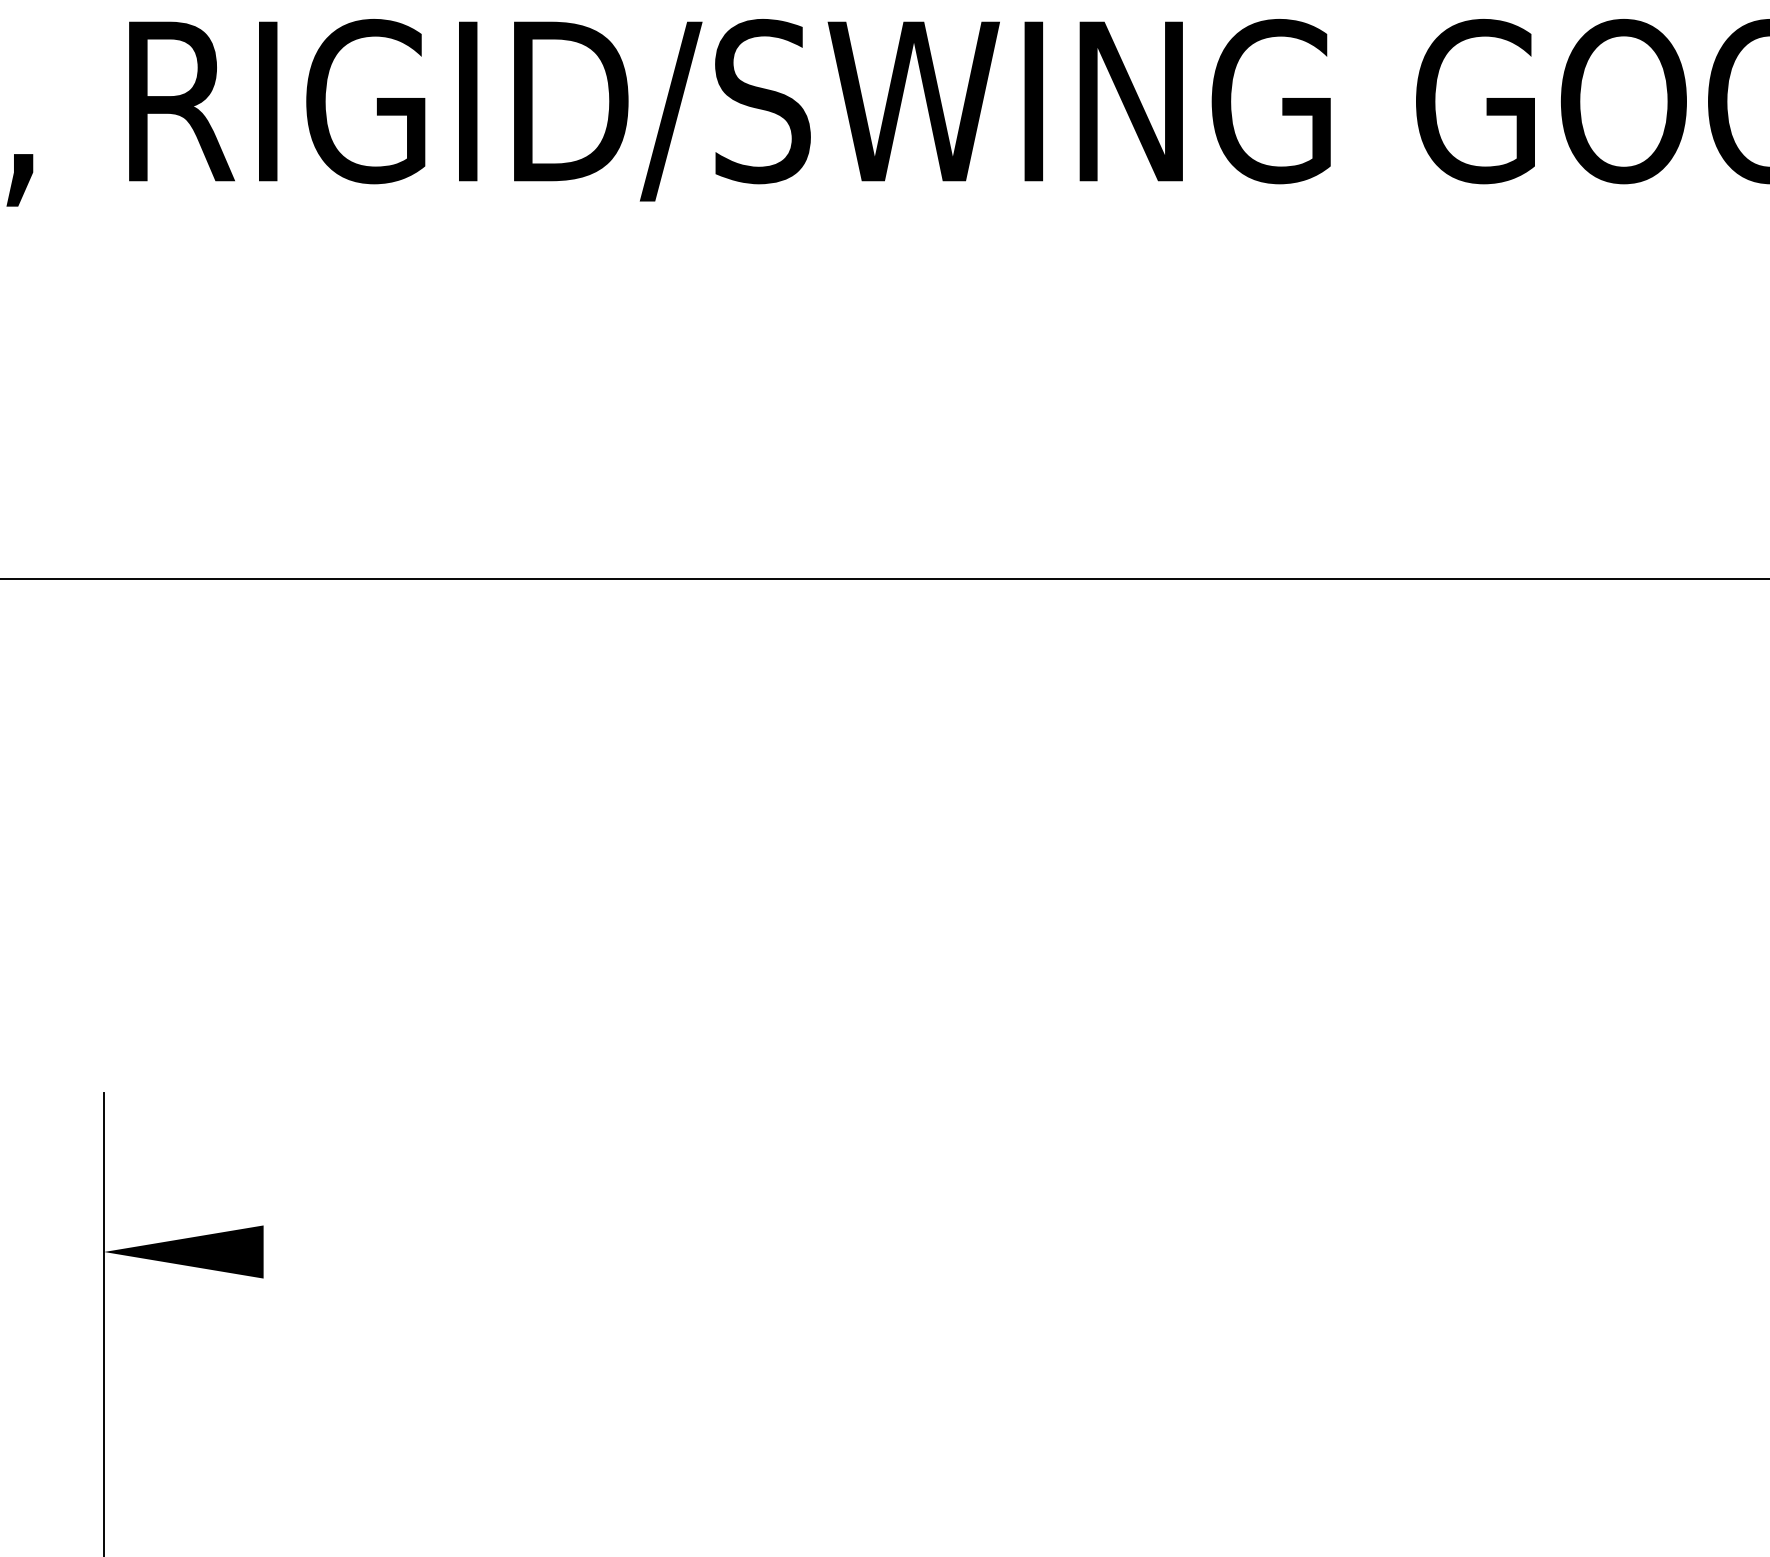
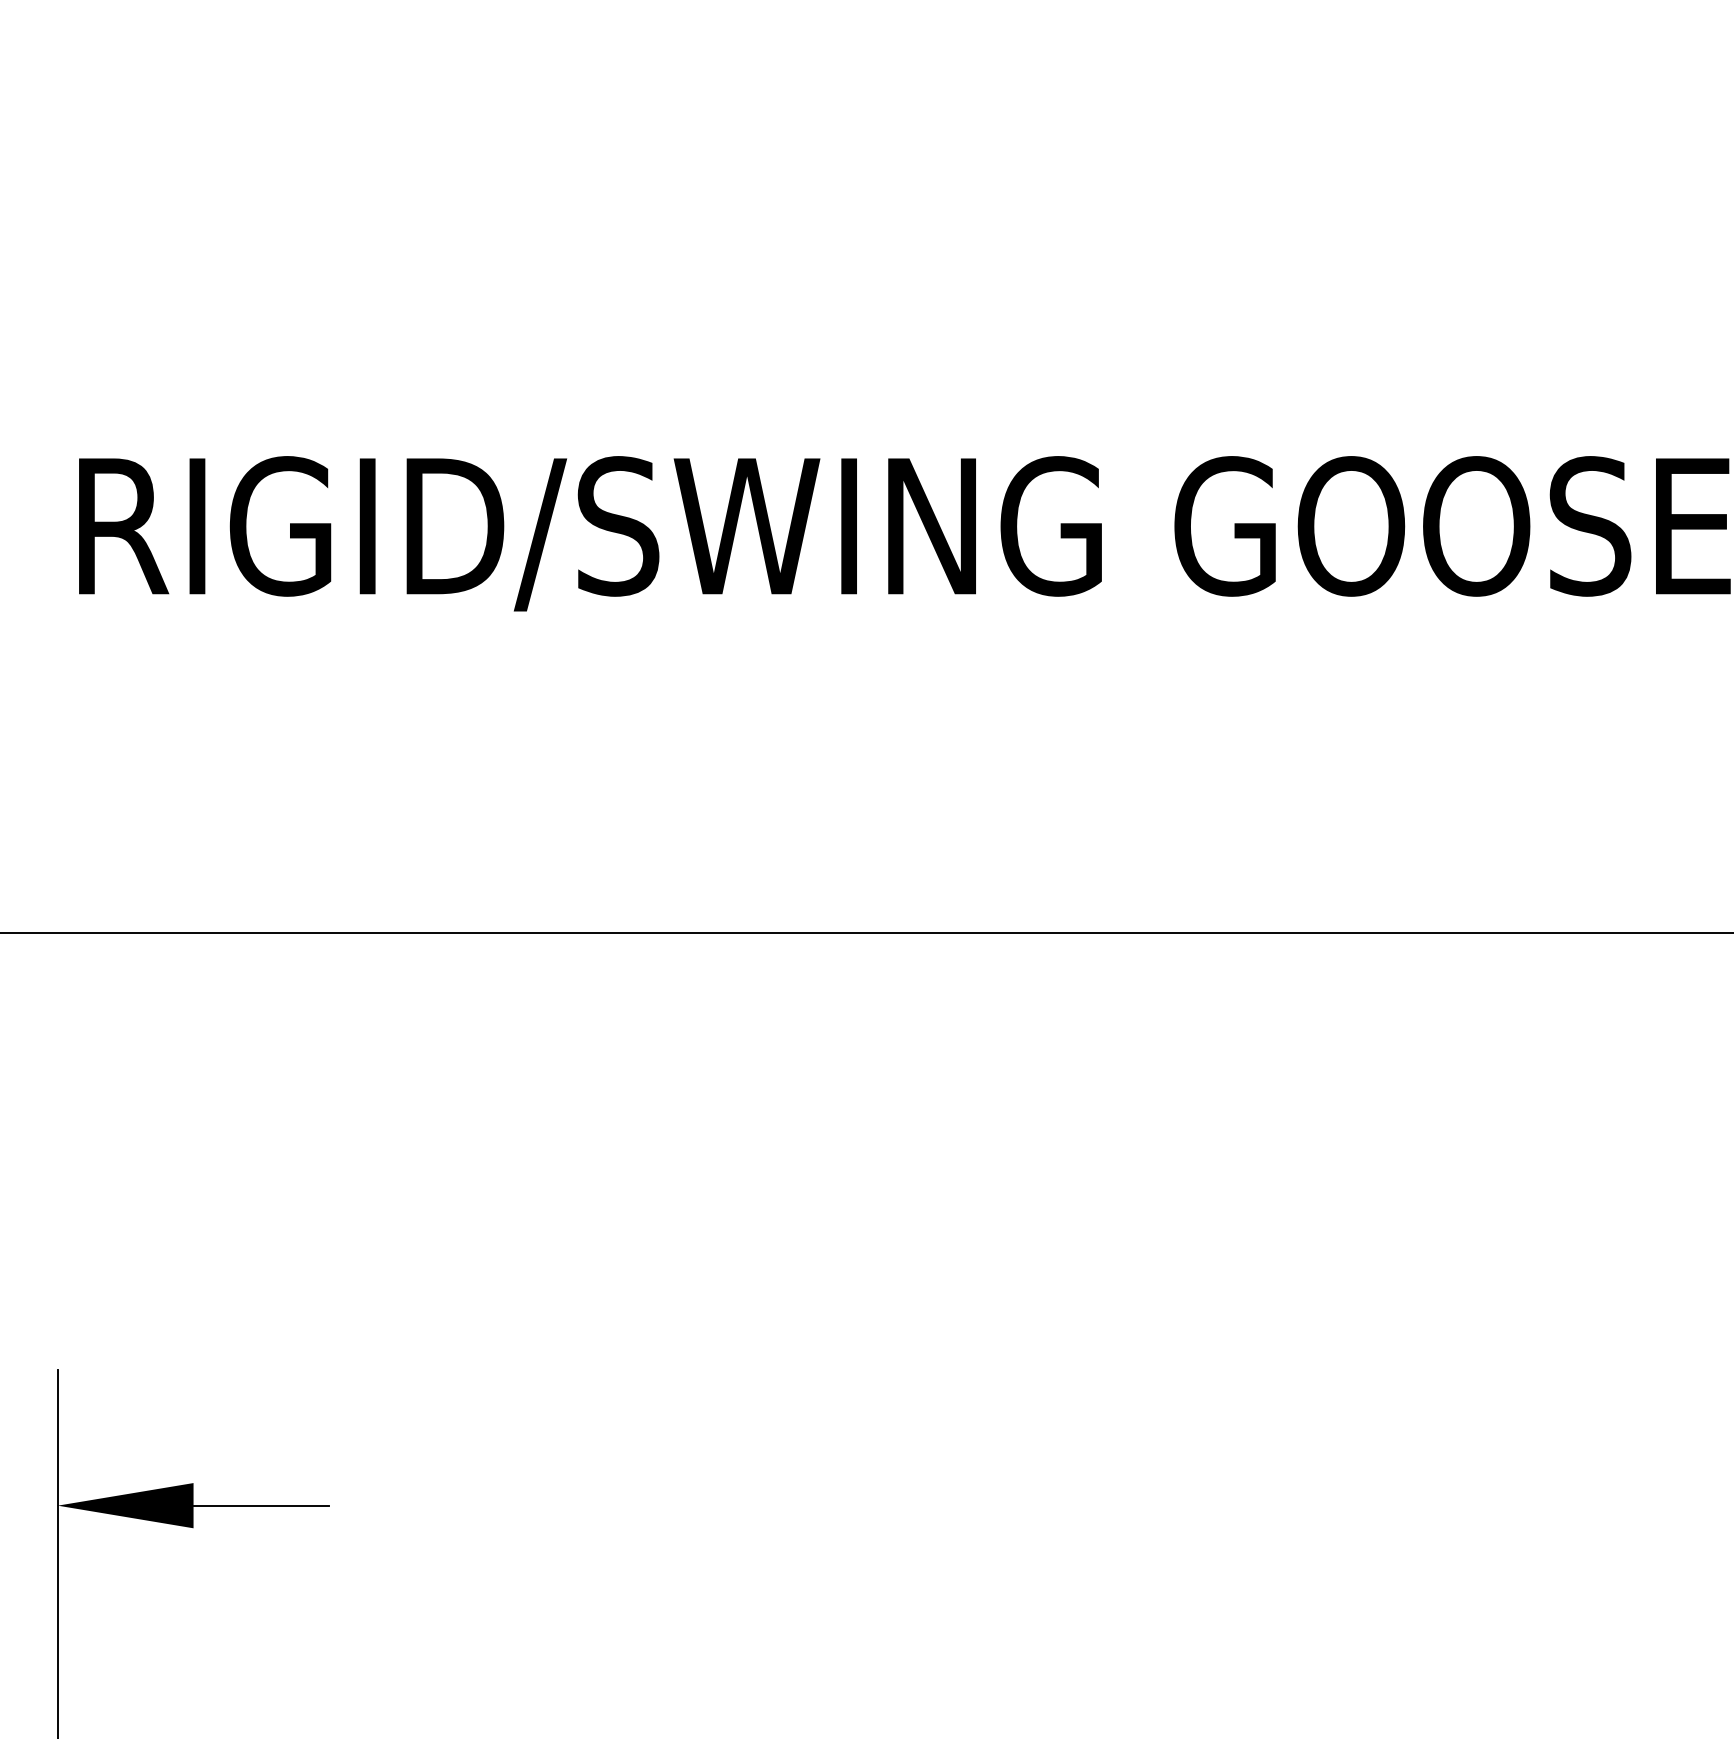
line: (343, 1251) -> (261, 1505), added

